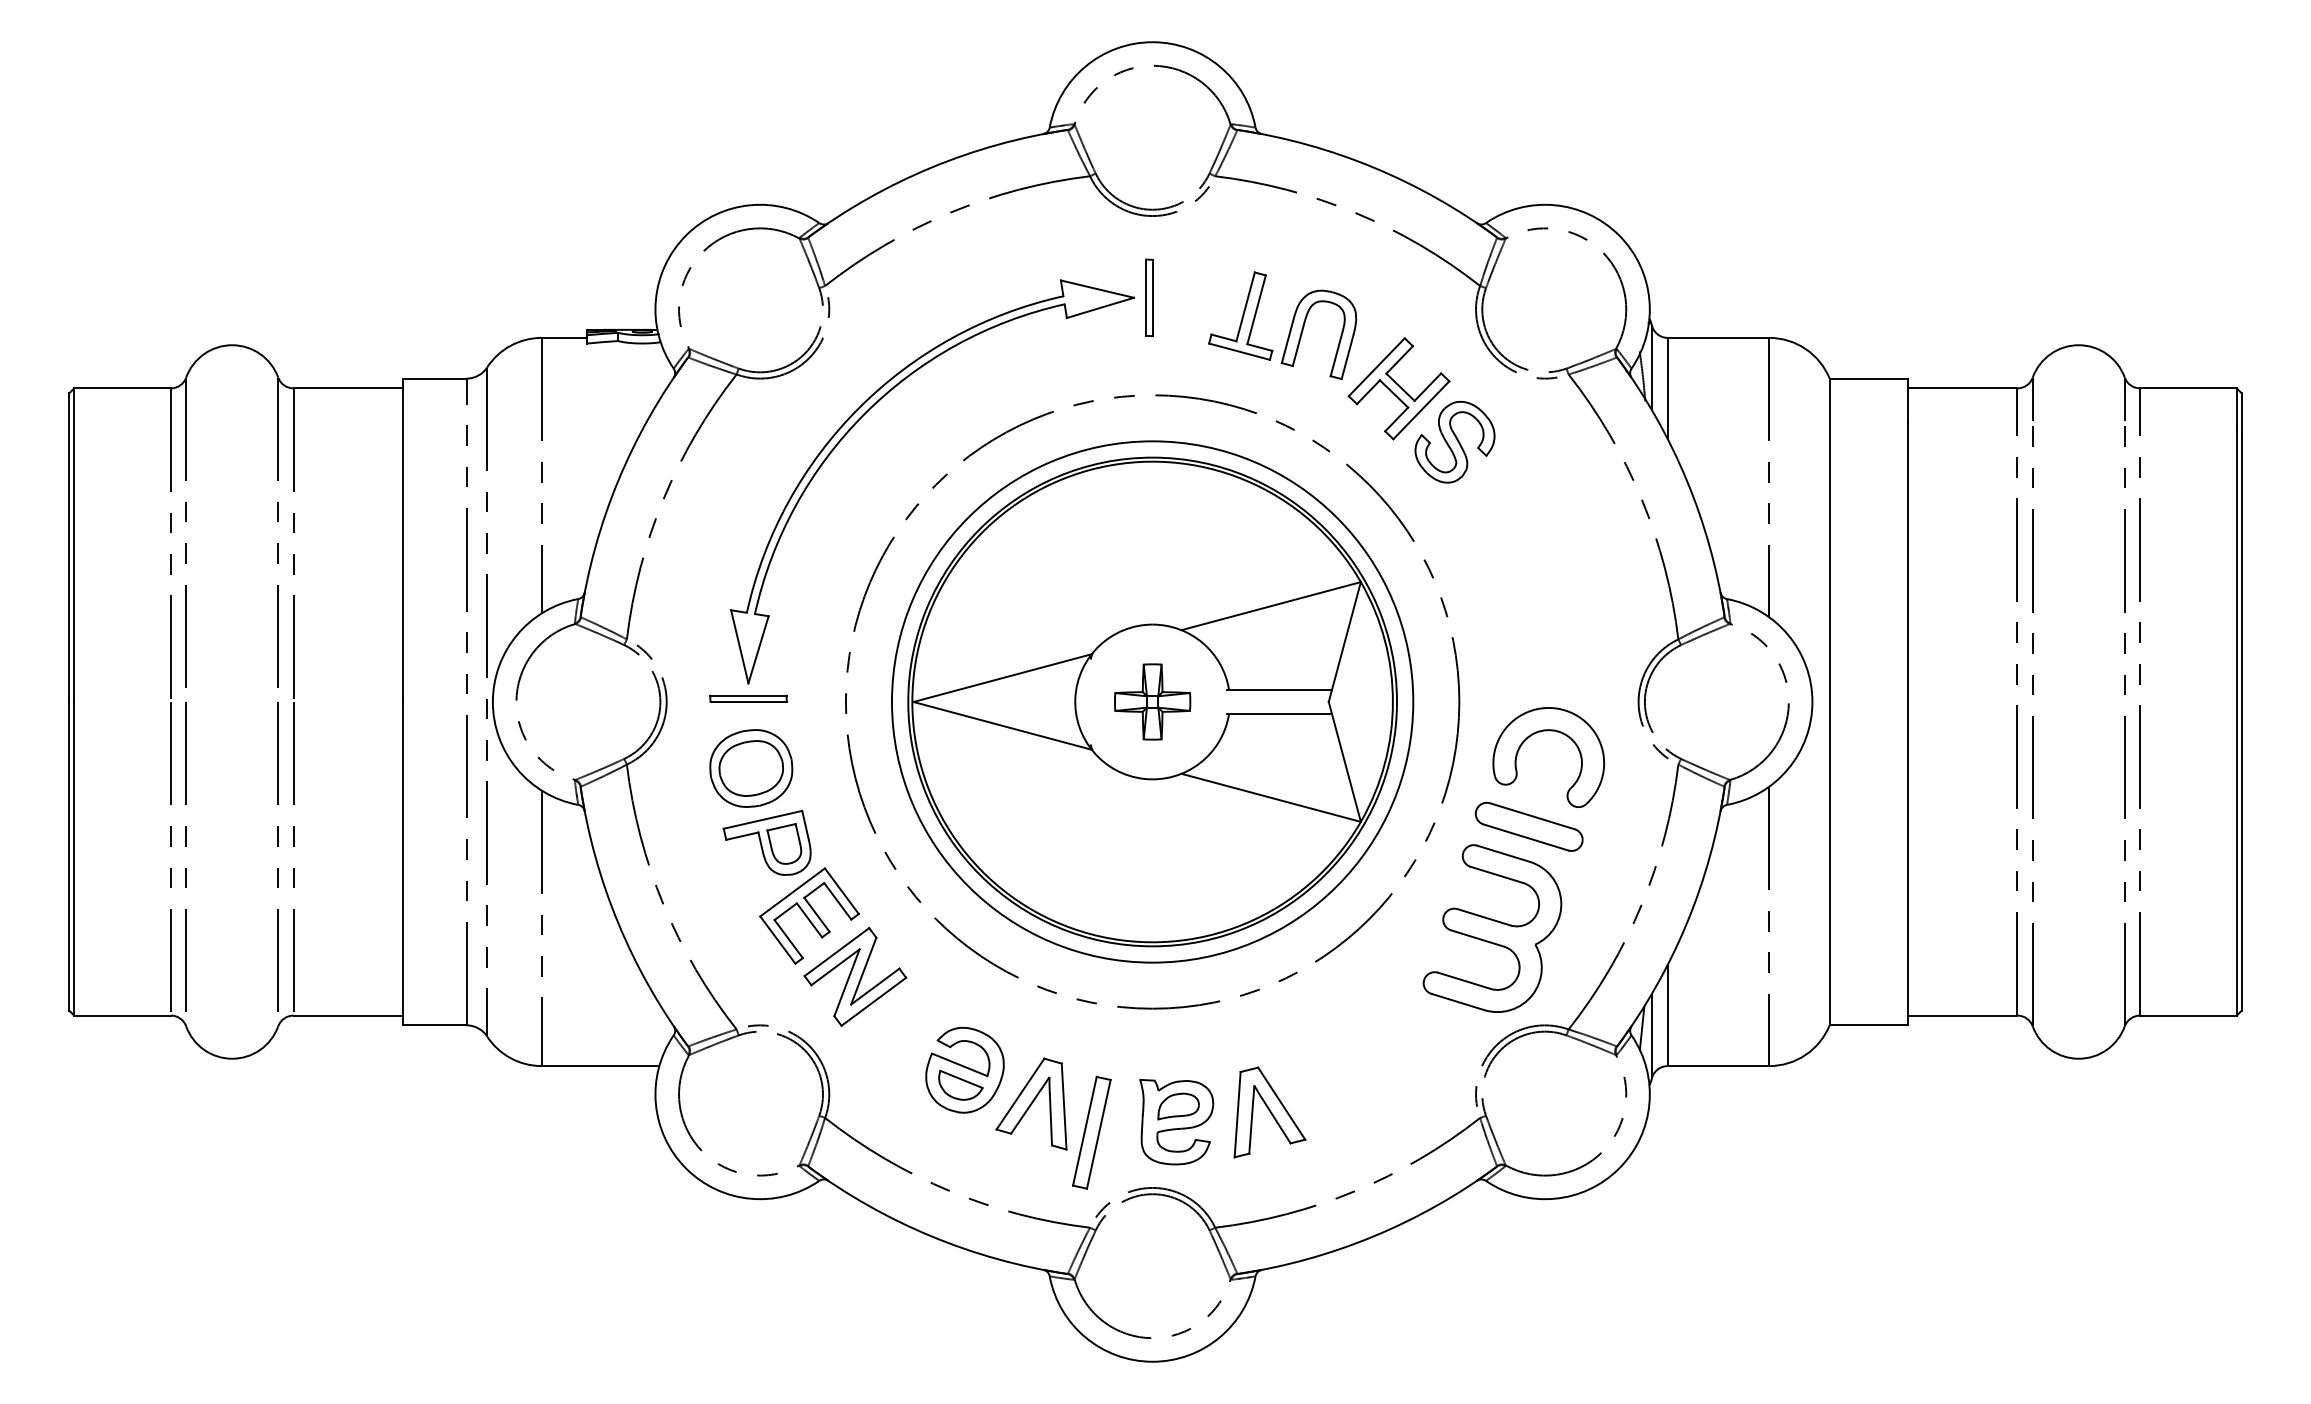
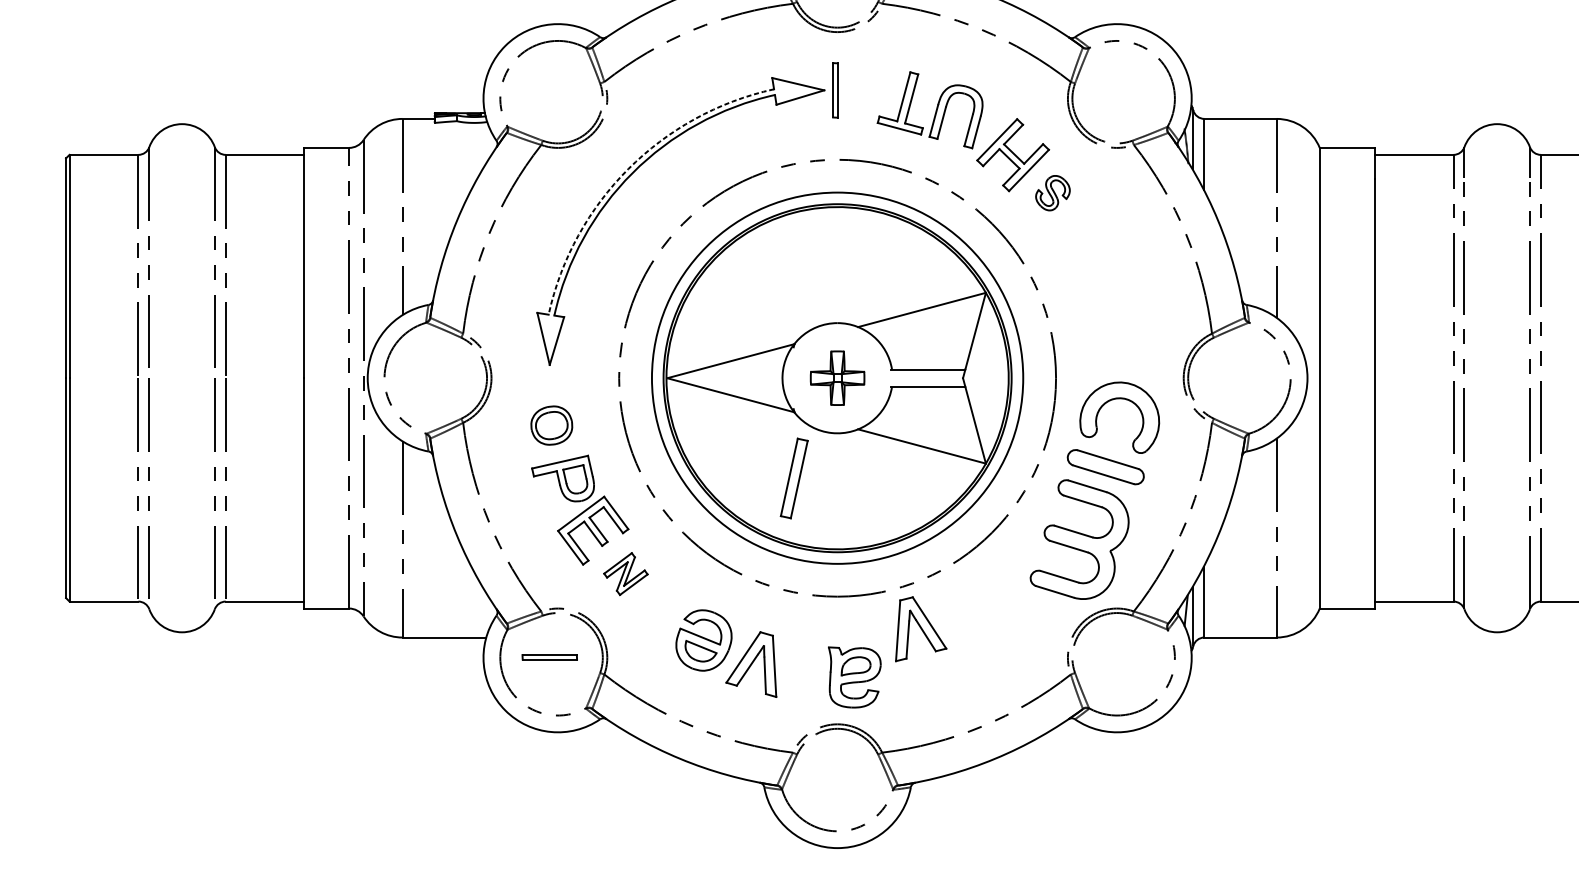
arc: (858, 408) -> (628, 169), solid -> dashed
part: (1454, 441) -> (1052, 192), size x0.6
part: (748, 698) -> (549, 657), moved
part: (751, 768) -> (551, 425), size x0.7
part: (855, 976) -> (625, 573), size x0.6
part: (1269, 1112) -> (920, 629), moved
part: (1091, 1132) -> (794, 478), moved

